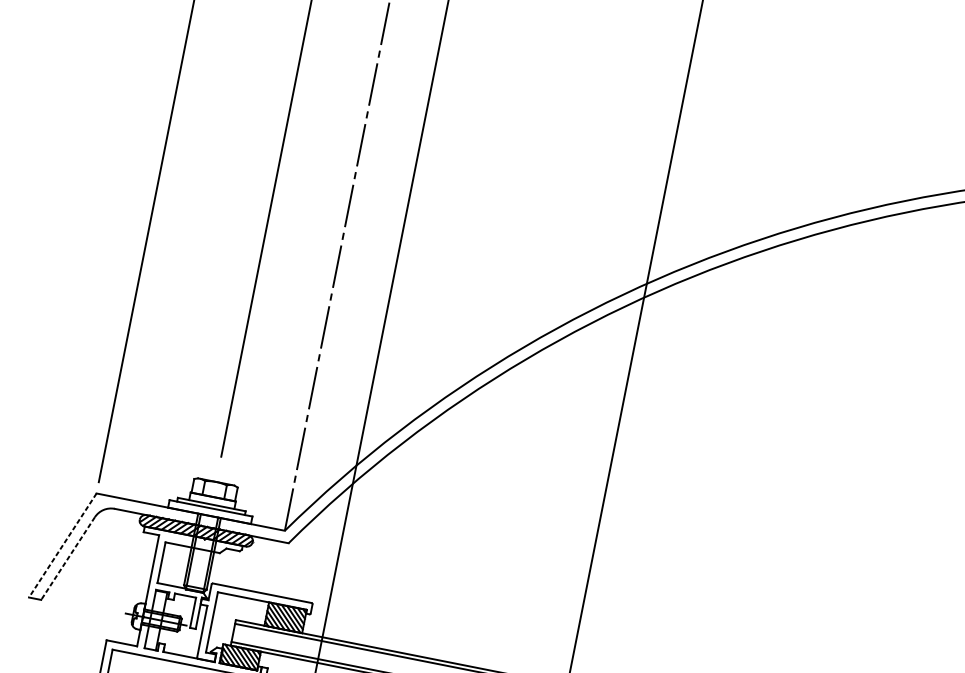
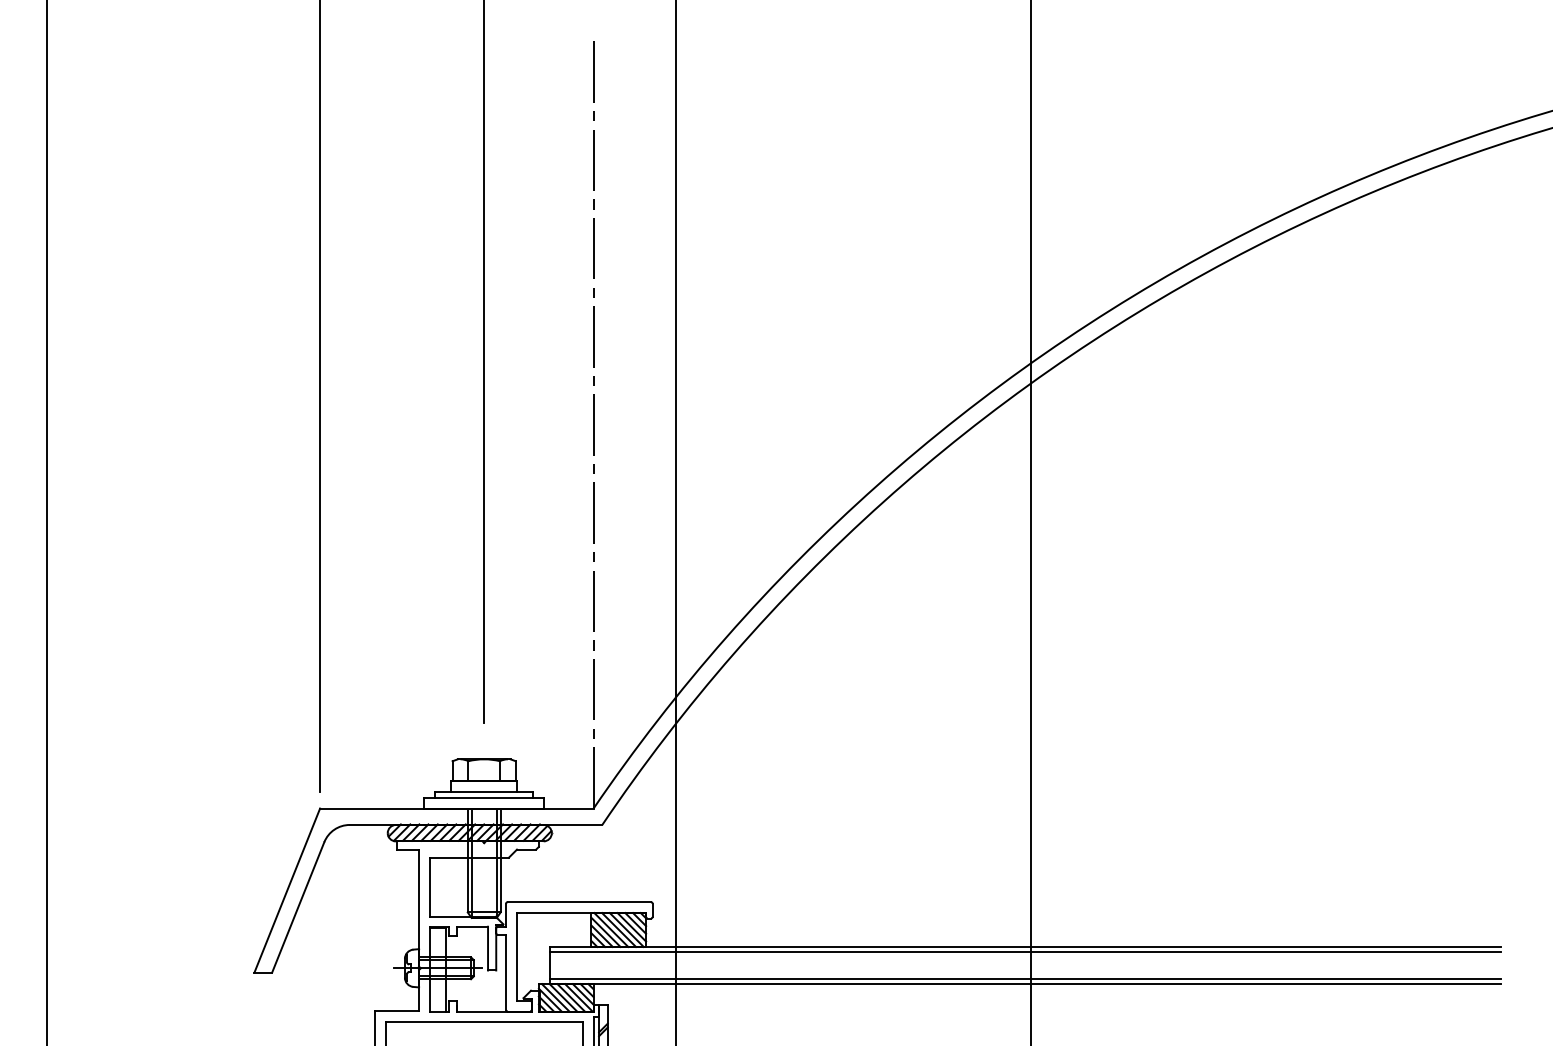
line: (62, 546) -> (287, 891), dashed -> solid
line: (68, 558) -> (298, 907), dashed -> solid

